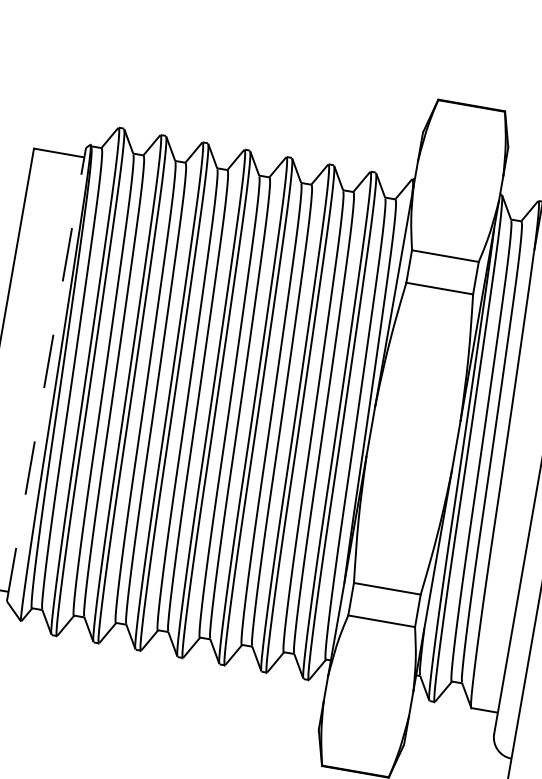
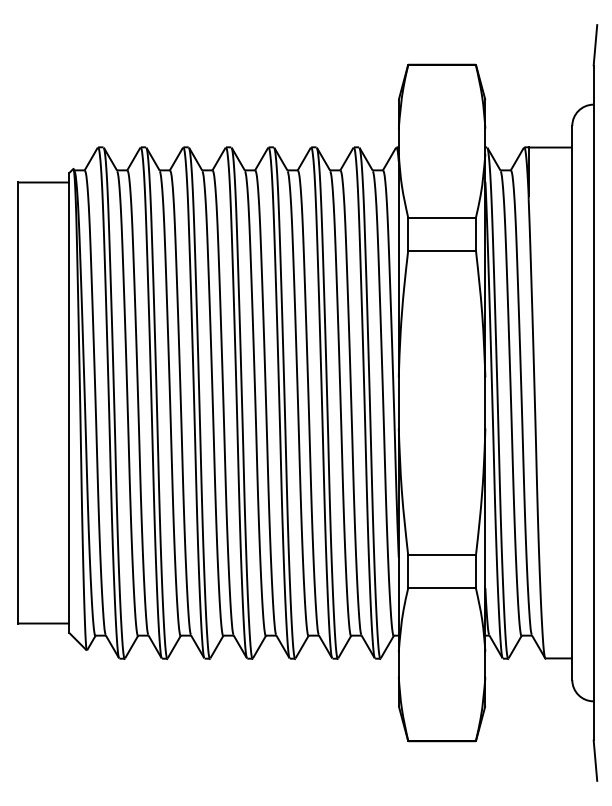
line: (46, 374) -> (69, 402), dashed -> solid

